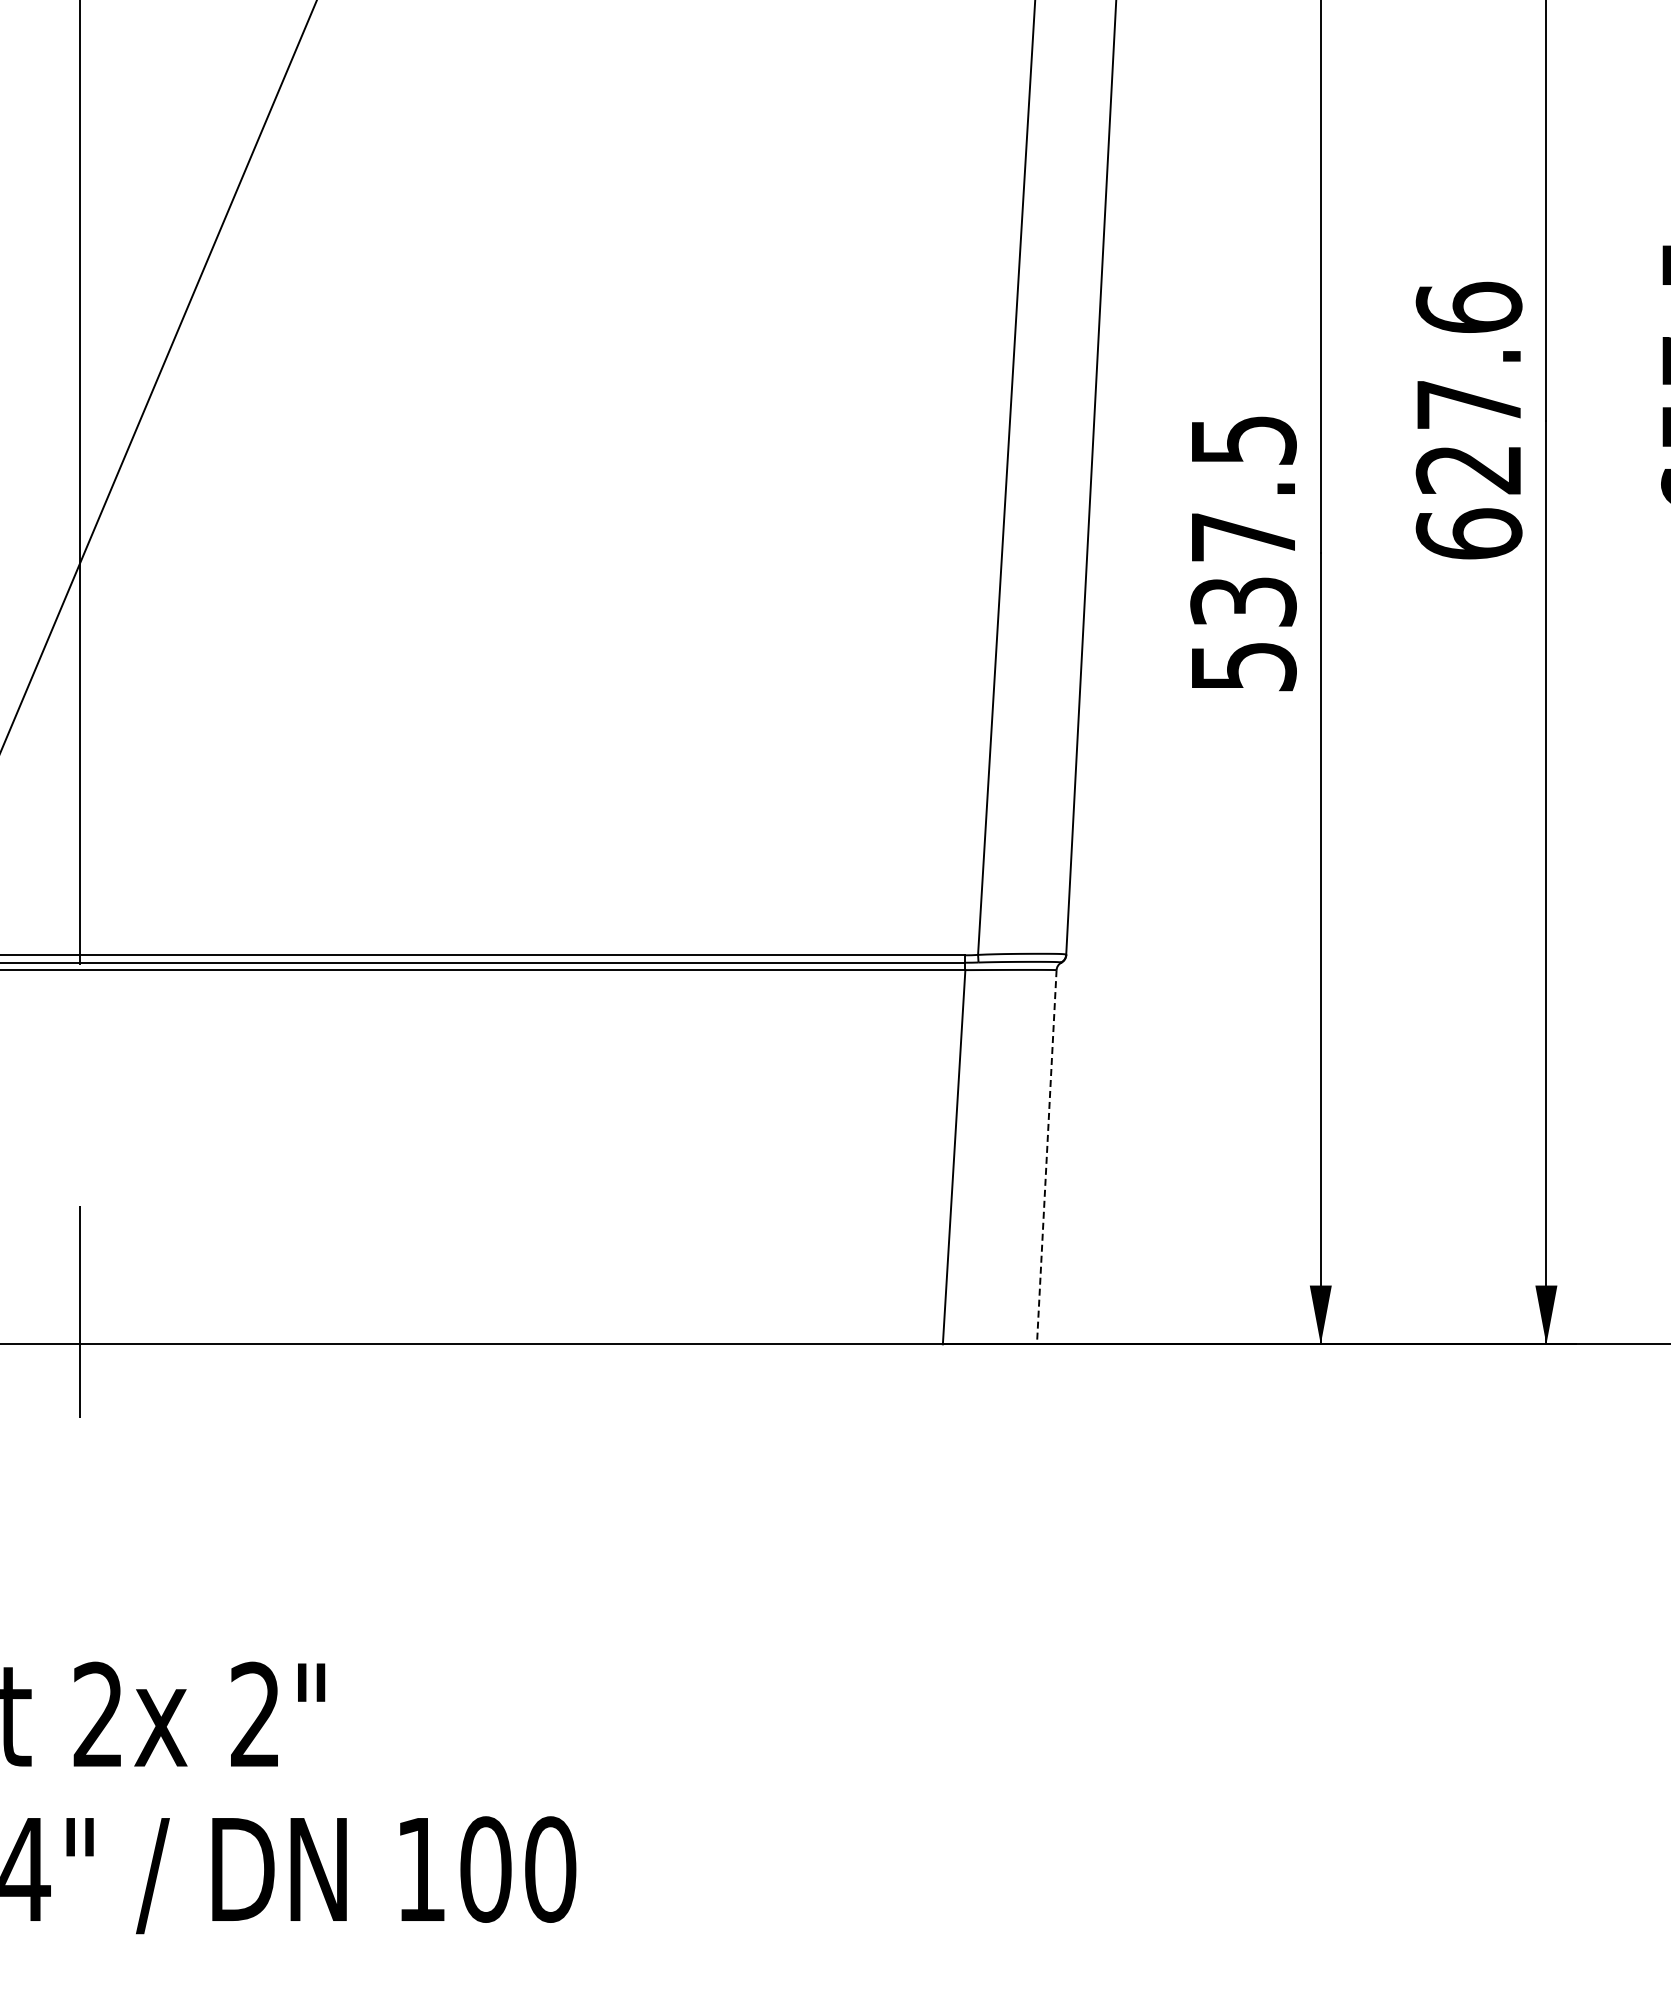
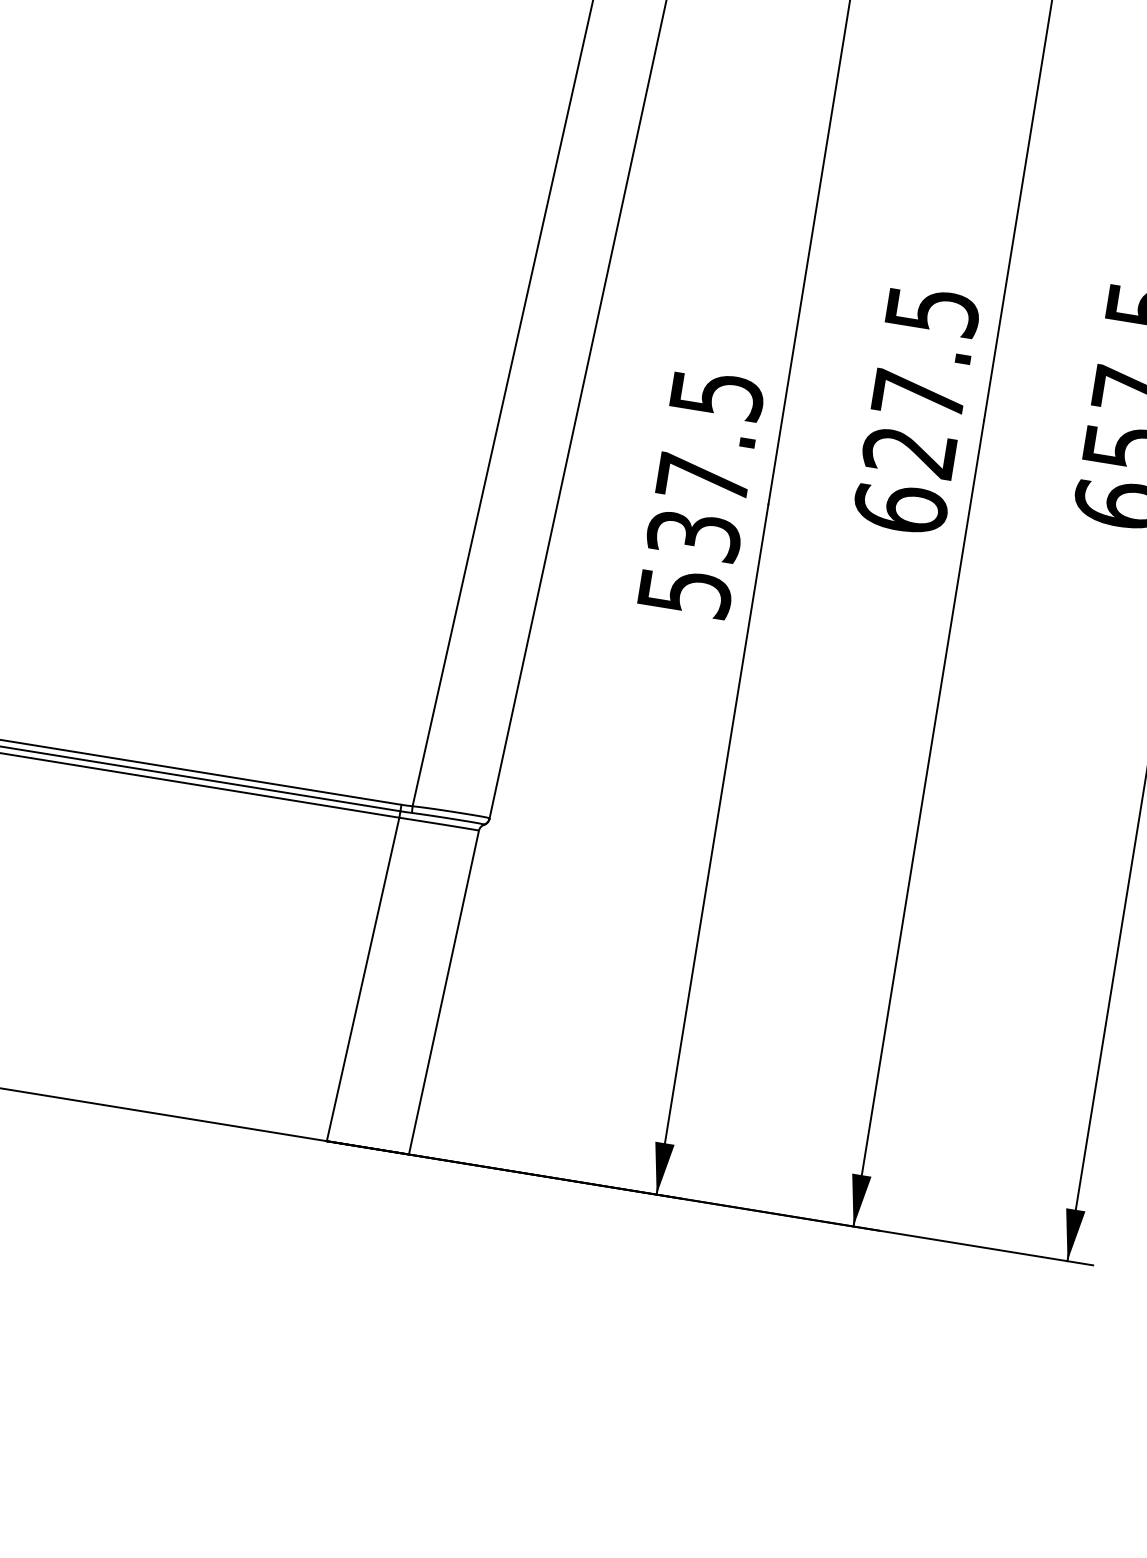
text: (1468, 306) -> (932, 309), 627.6 -> 627.5
line: (1046, 1157) -> (443, 992), dashed -> solid

